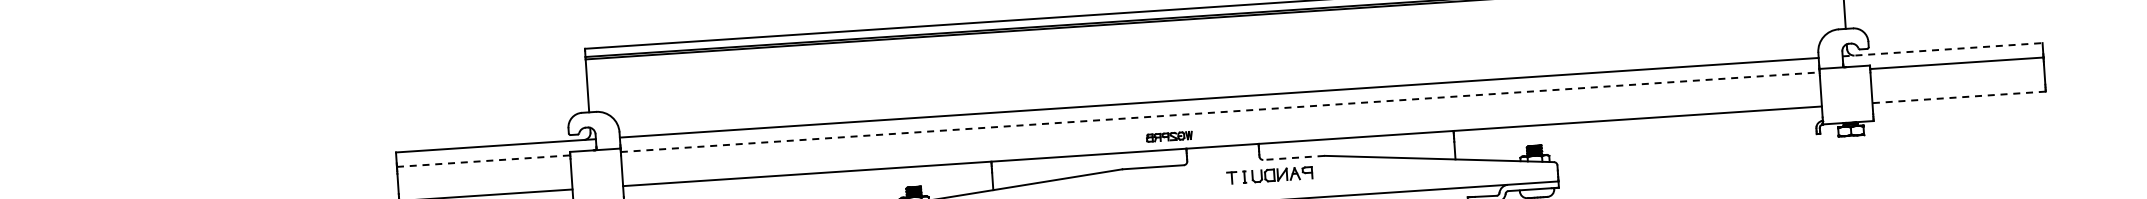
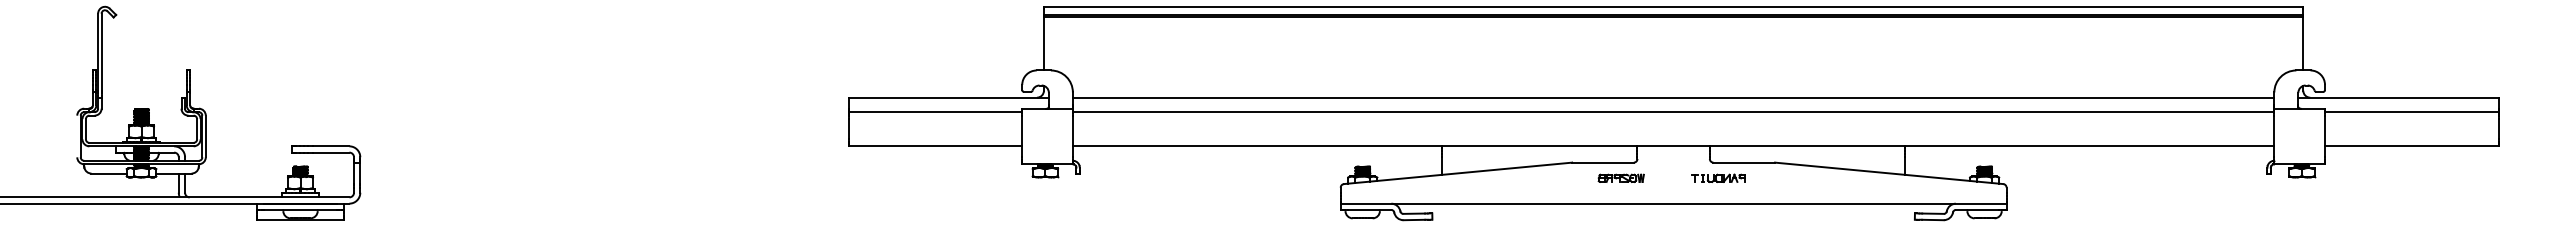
line: (1943, 49) -> (2399, 97), dashed -> solid
line: (1958, 97) -> (2411, 146), dashed -> solid
line: (1220, 112) -> (1673, 112), dashed -> solid
part: (1168, 136) -> (1620, 177), moved
line: (1294, 157) -> (1744, 162), dashed -> solid
line: (483, 161) -> (935, 112), dashed -> solid
part: (1269, 174) -> (1718, 177), size x0.62

